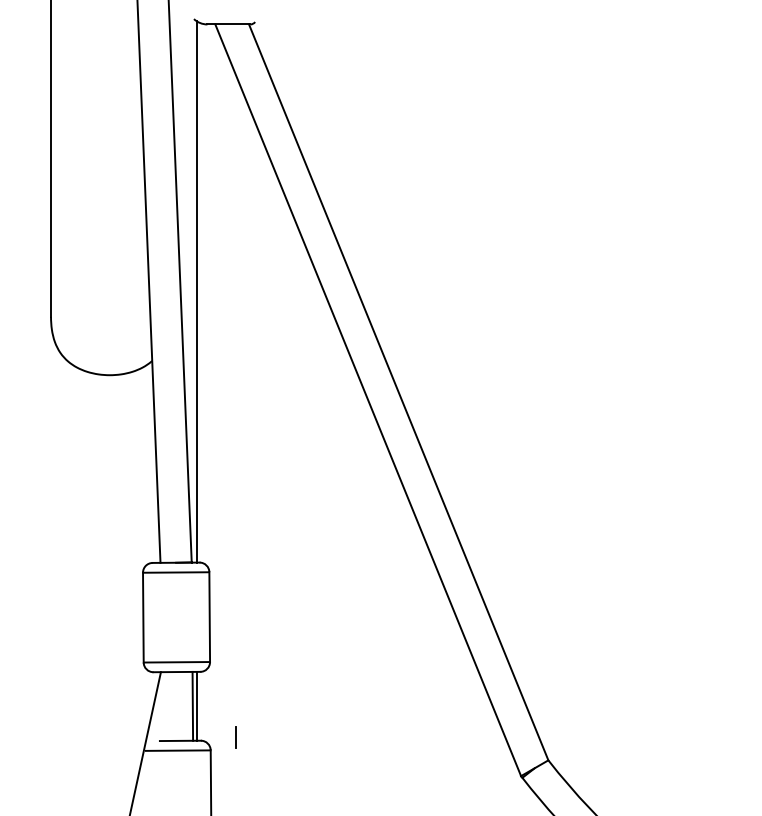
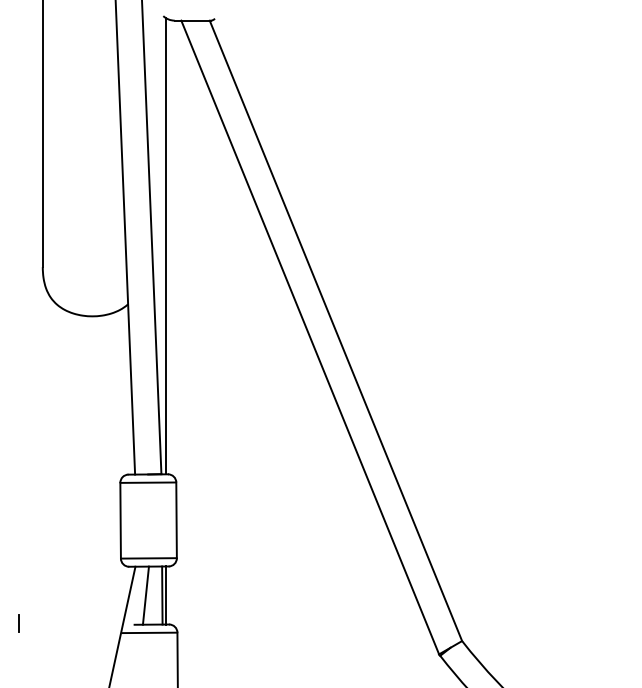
line: (172, 706) -> (145, 595), added
line: (234, 737) -> (18, 623), moved

